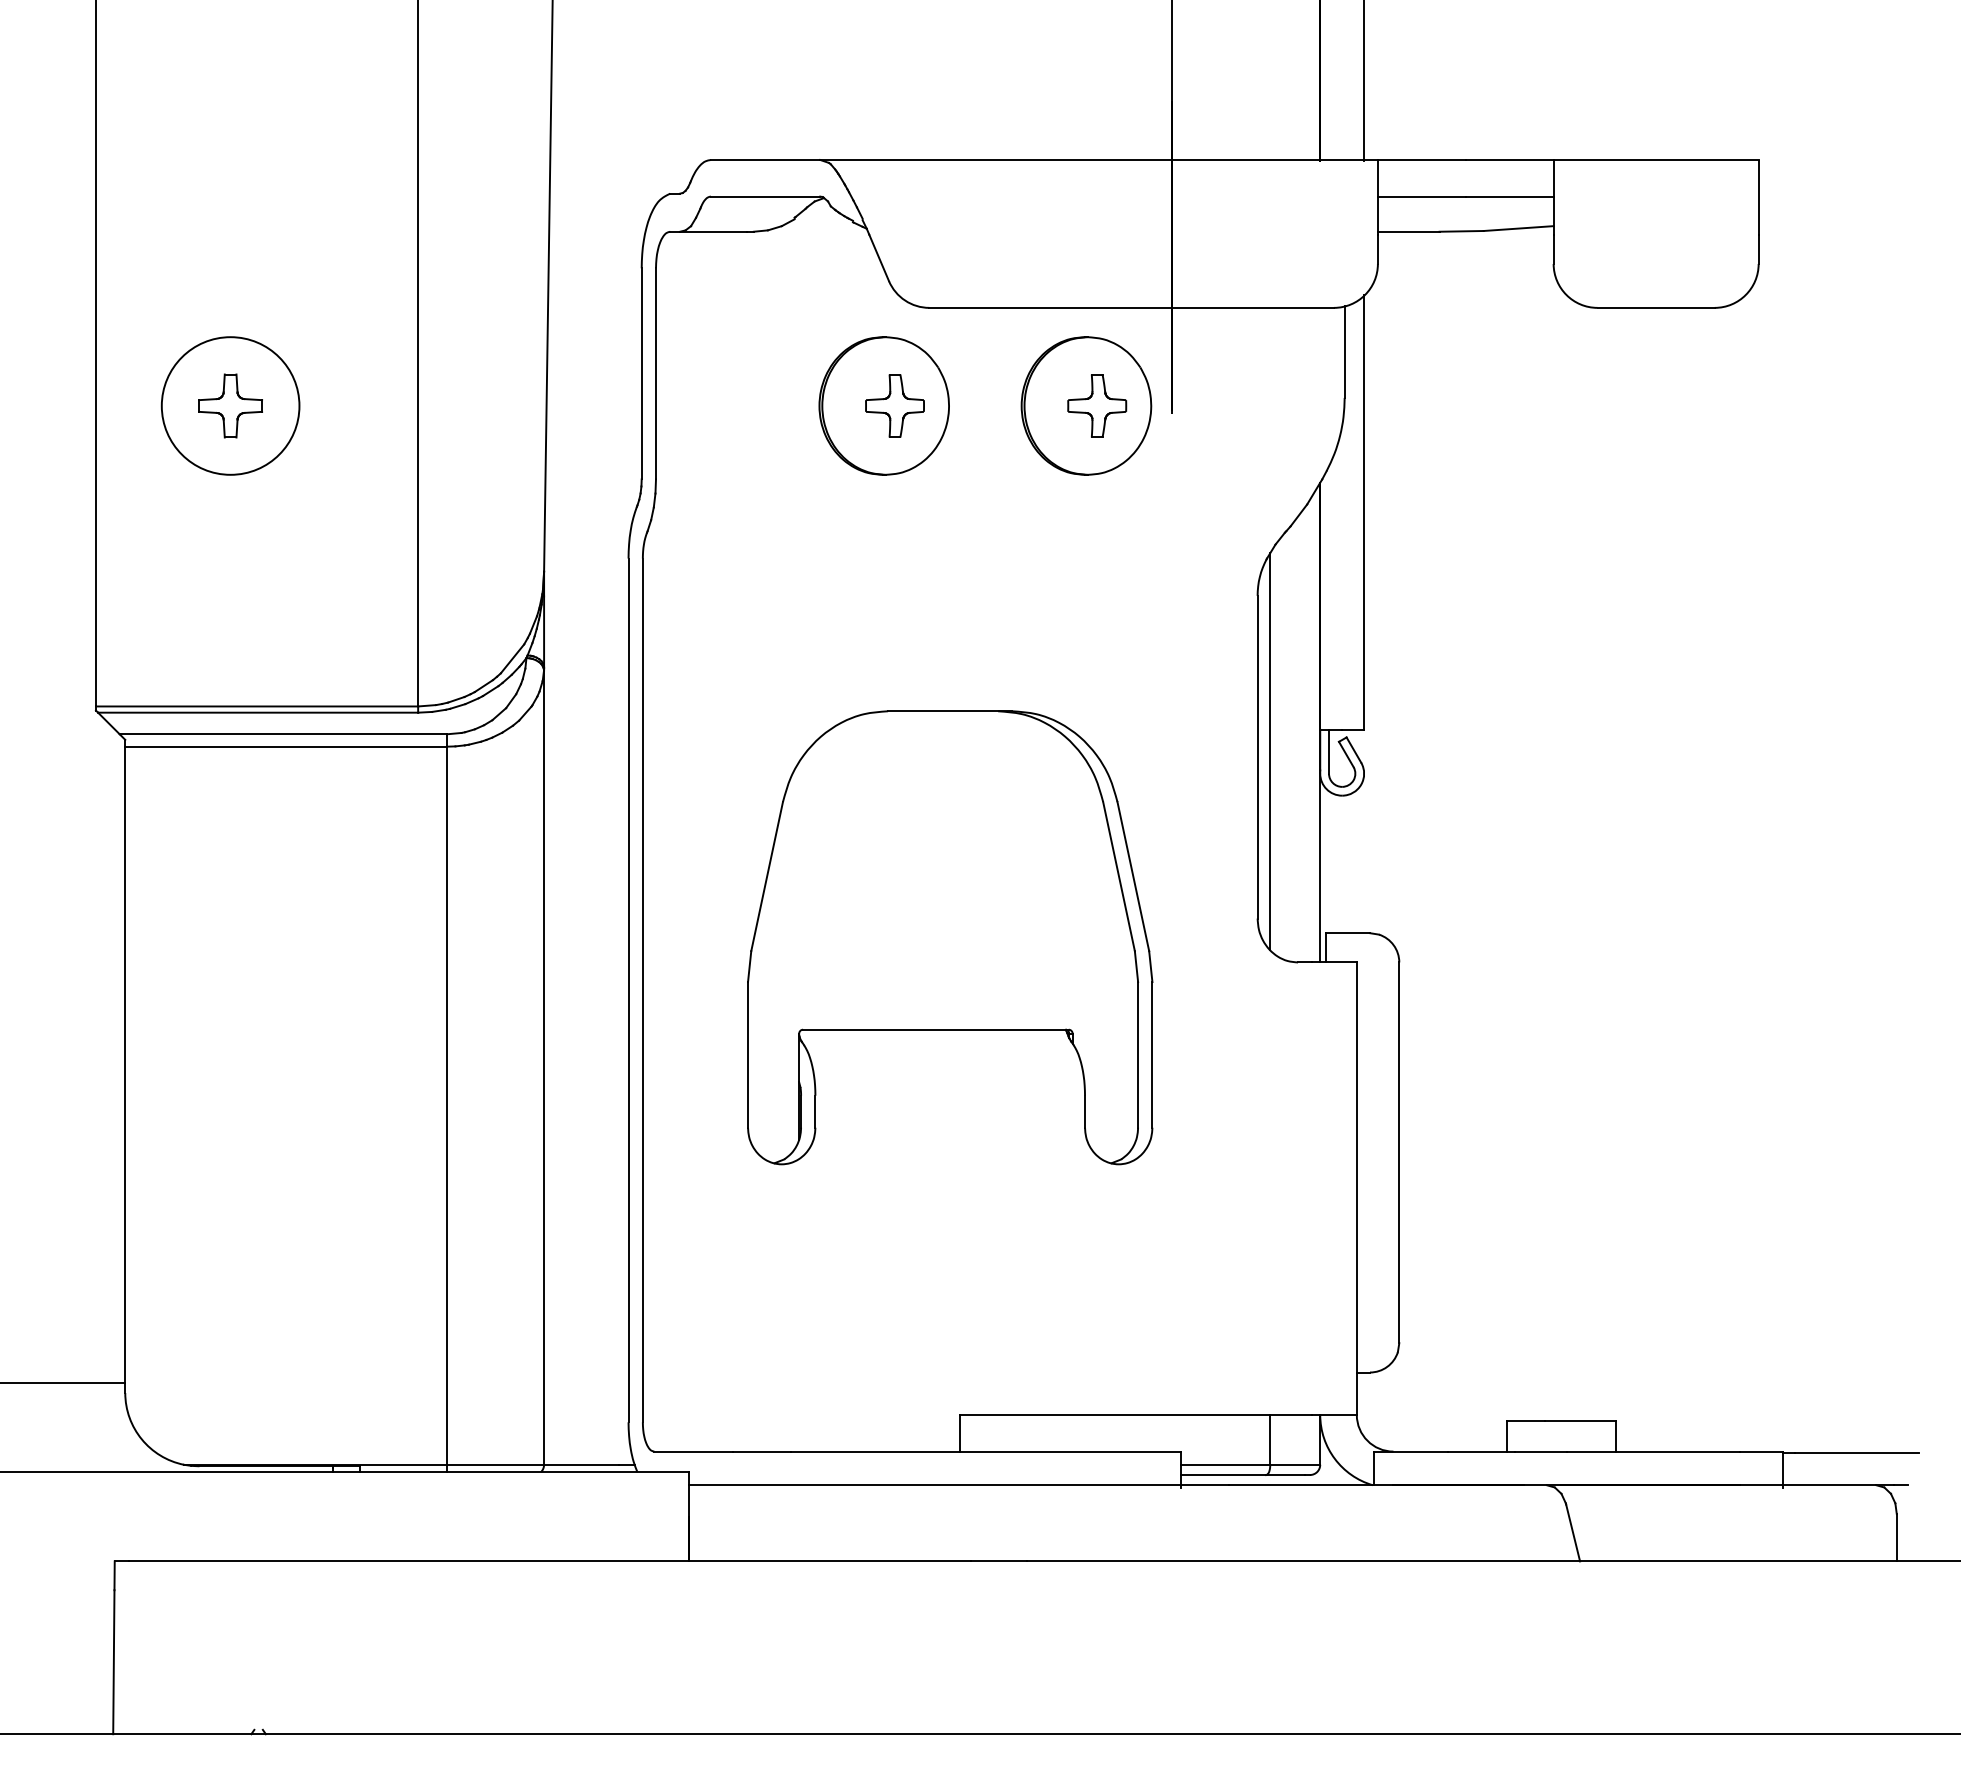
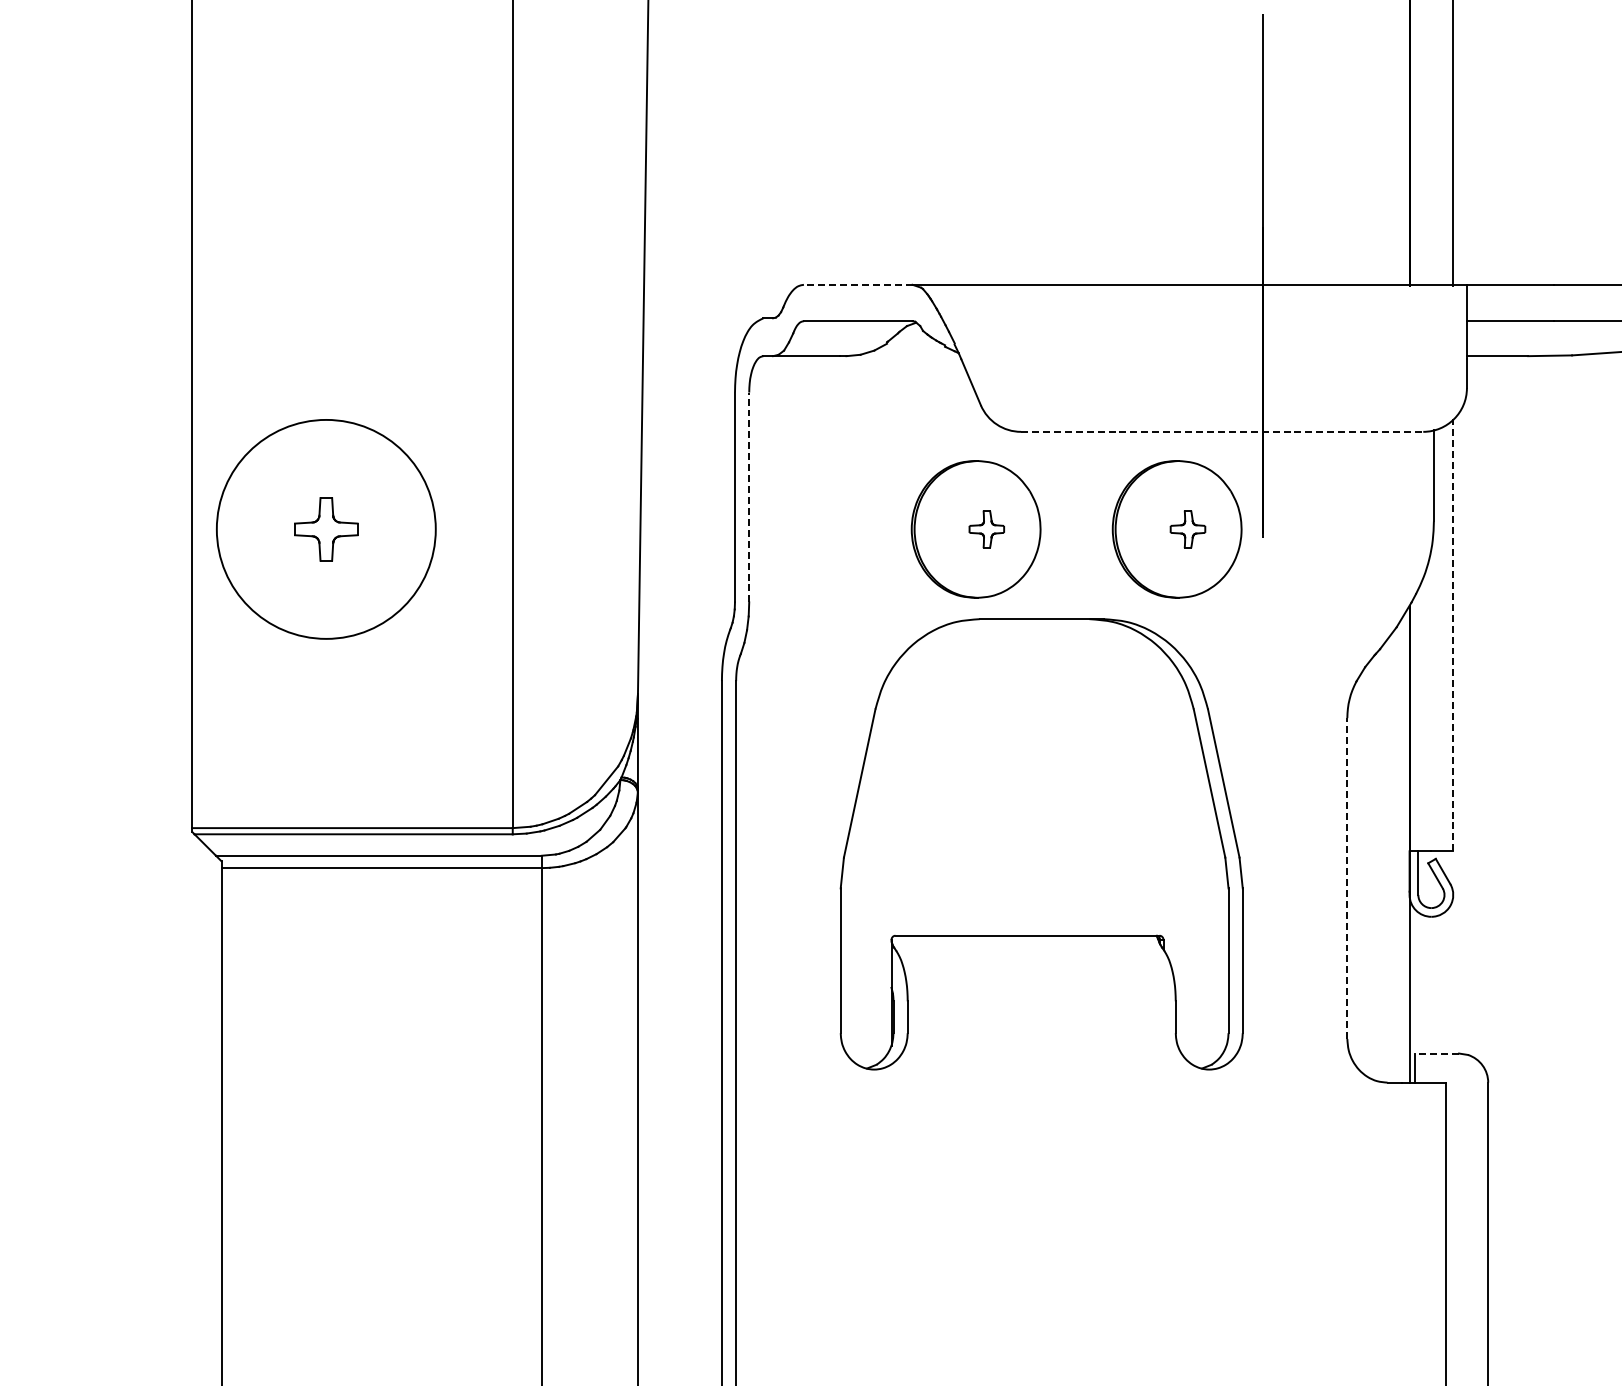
line: (765, 159) -> (858, 284), solid -> dashed
line: (1132, 307) -> (1222, 431), solid -> dashed
line: (656, 373) -> (749, 497), solid -> dashed
circle: (230, 405) -> (326, 528), size x1.6
part: (894, 405) -> (986, 528), size x0.6
part: (1097, 405) -> (1188, 528), size x0.6
line: (1364, 512) -> (1453, 635), solid -> dashed
line: (1270, 751) -> (1360, 872), removed
line: (1257, 756) -> (1347, 877), solid -> dashed
line: (1348, 933) -> (1437, 1053), solid -> dashed
part: (950, 937) -> (1042, 844), moved

